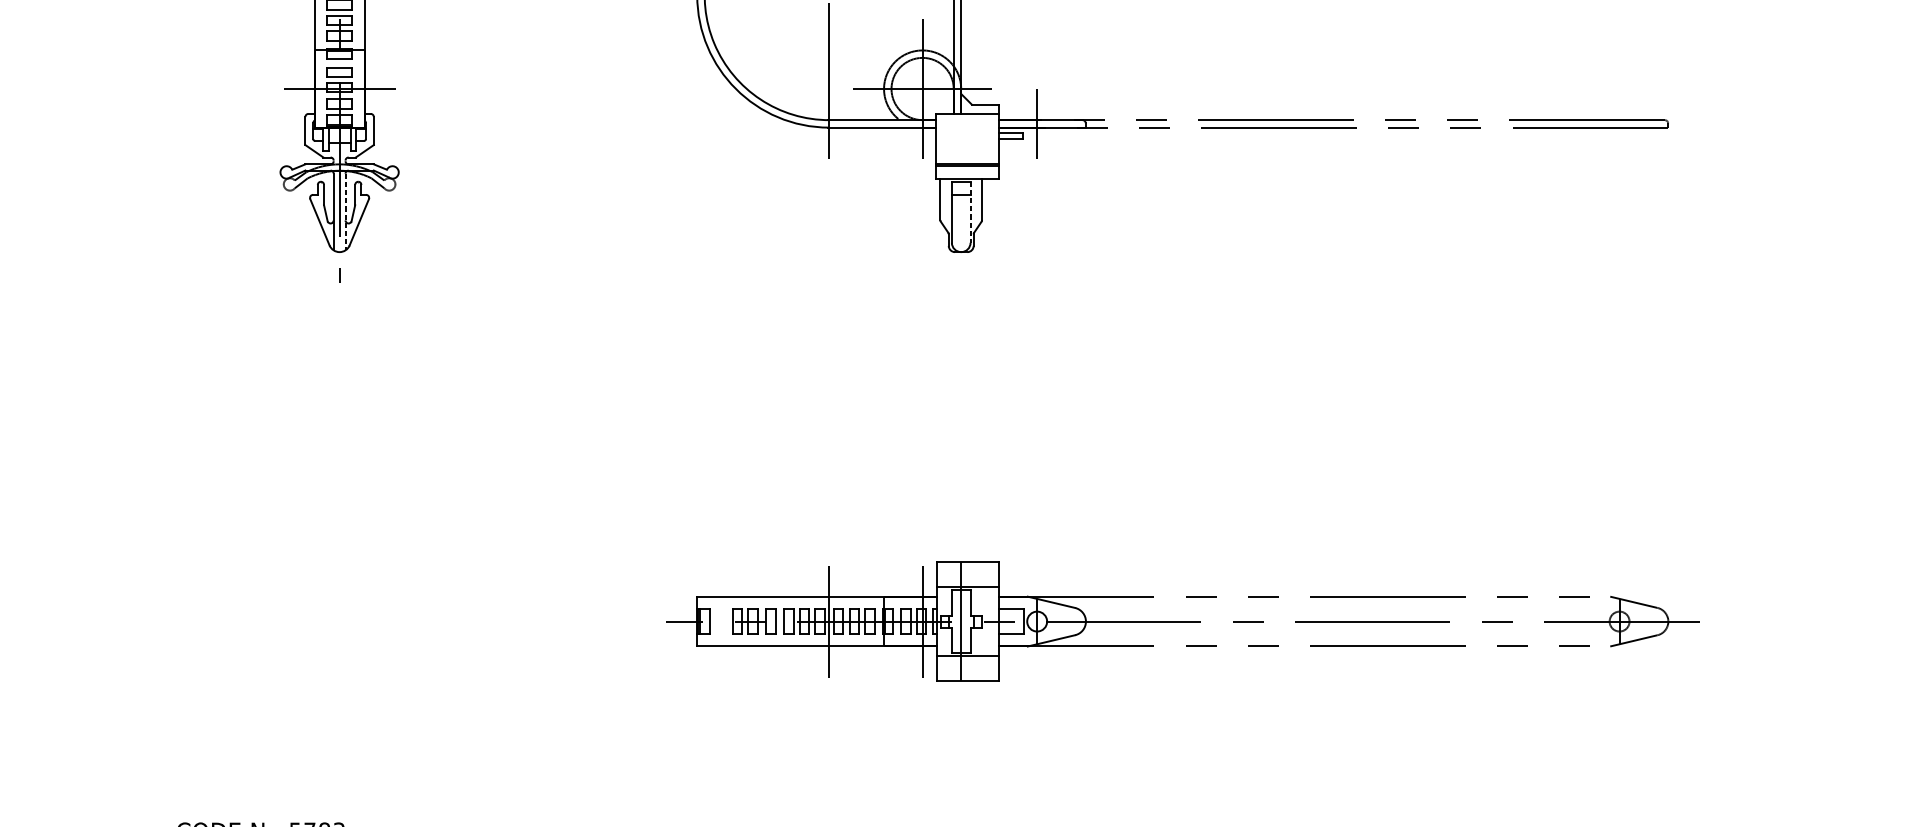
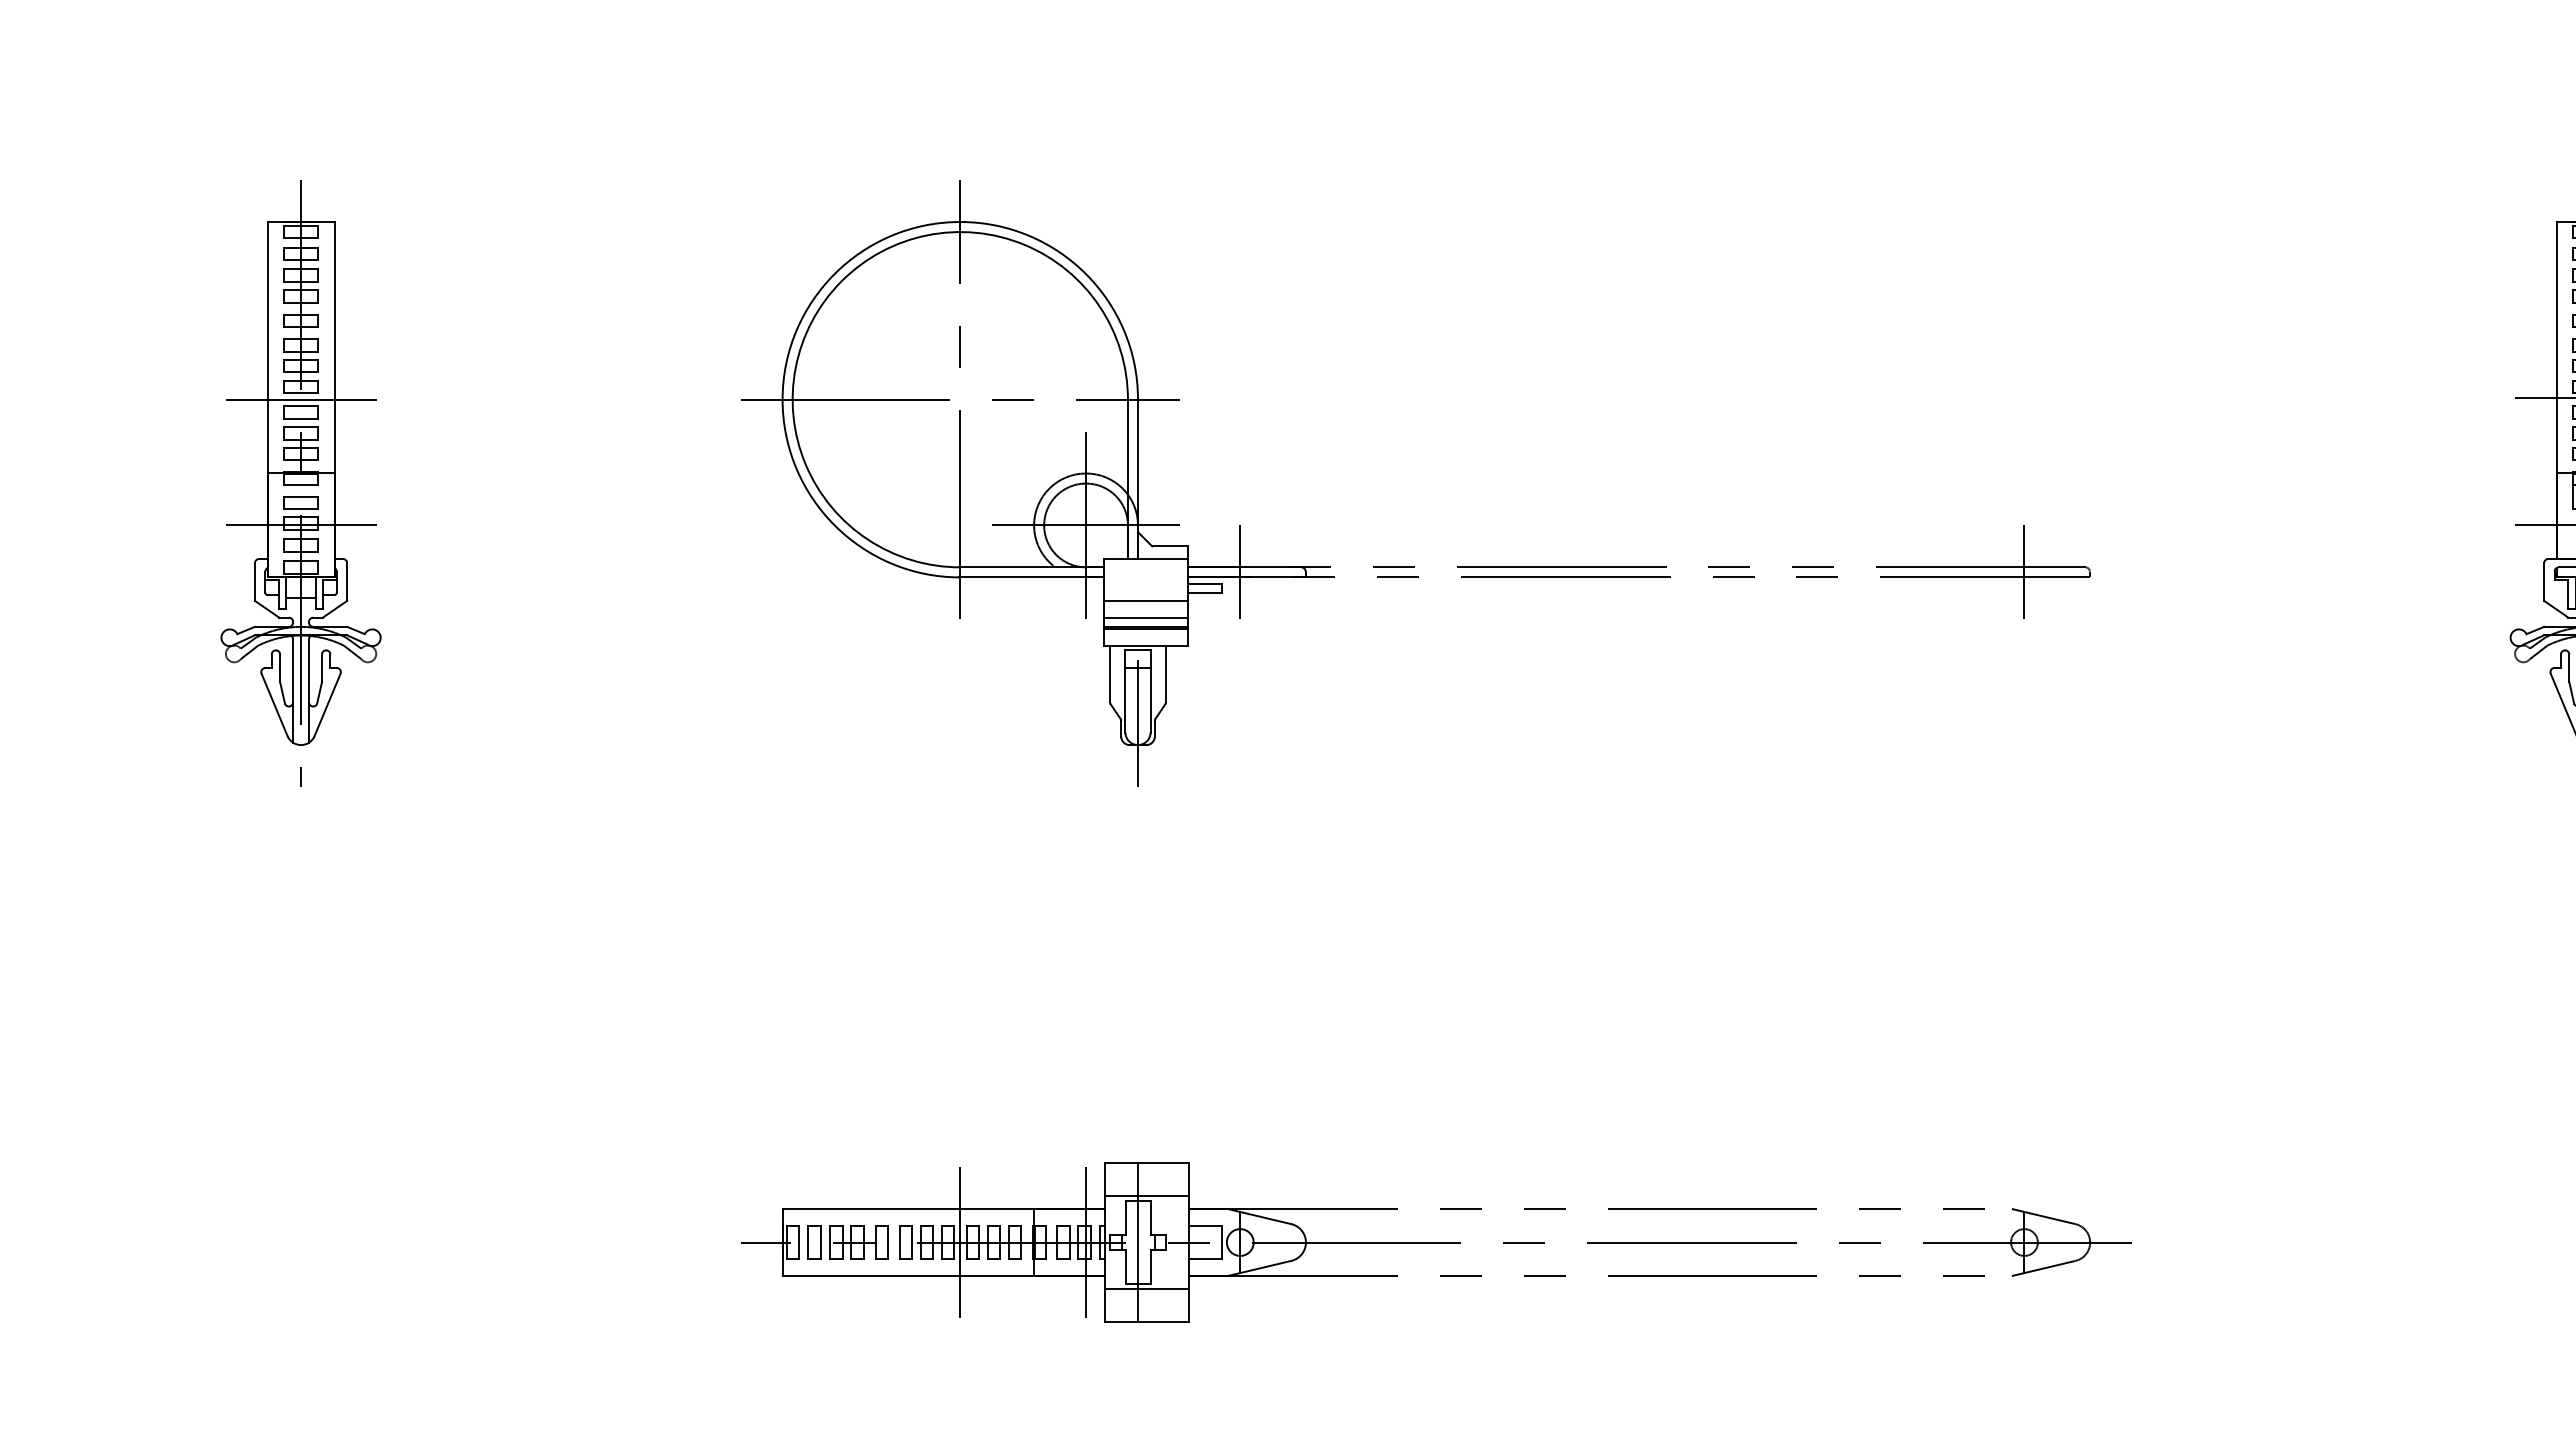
line: (1619, 123) -> (2024, 572), added
line: (967, 144) -> (1146, 600), added
line: (967, 157) -> (1146, 617), added
line: (345, 212) -> (309, 691), dashed -> solid
line: (970, 212) -> (1150, 691), dashed -> solid
line: (961, 235) -> (1138, 722), added
part: (720, 621) -> (814, 1242), added

